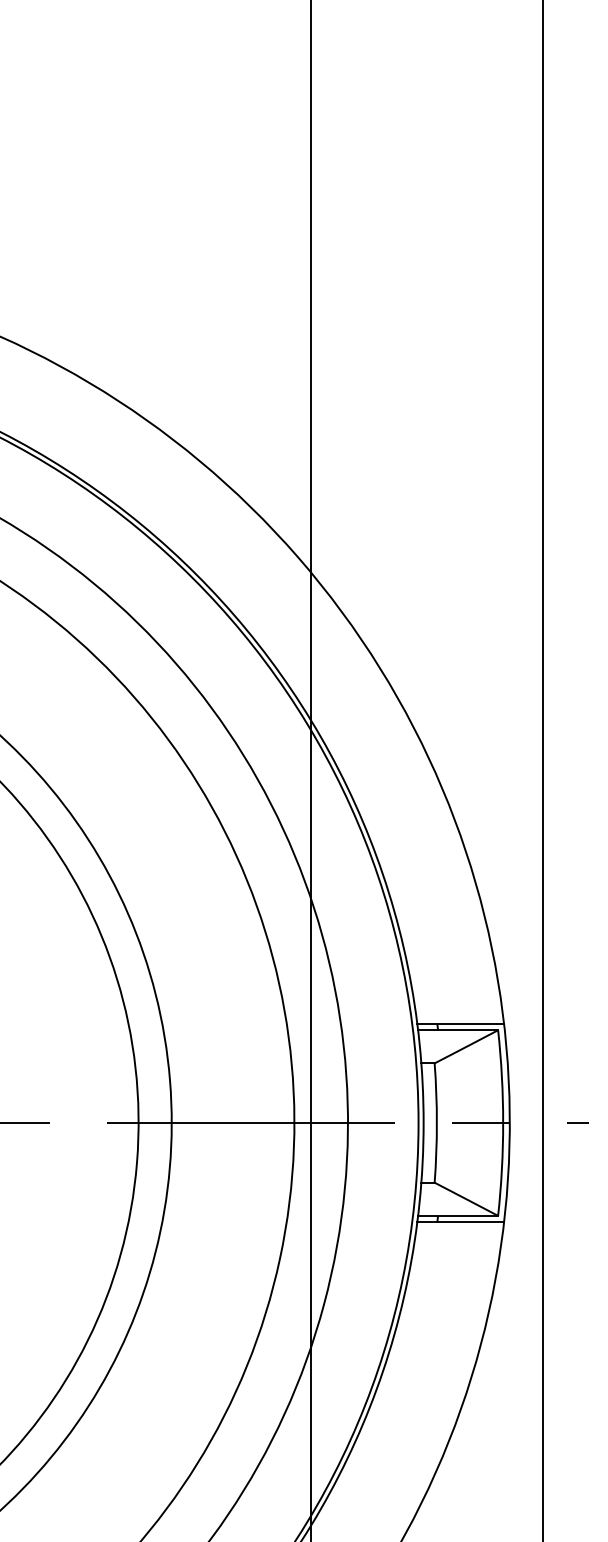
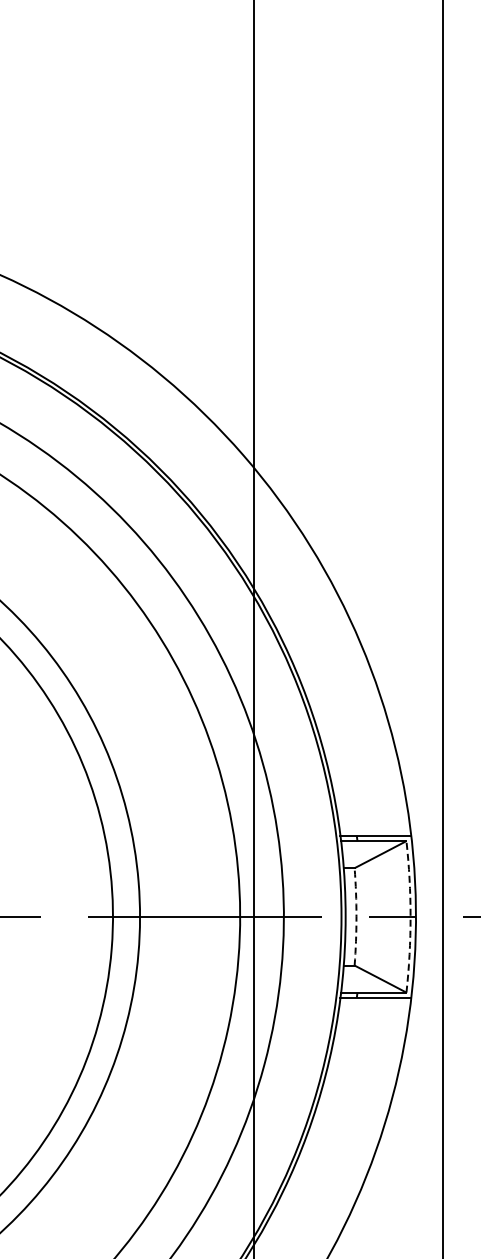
arc: (436, 1122) -> (356, 916), solid -> dashed
arc: (503, 1122) -> (410, 916), solid -> dashed

